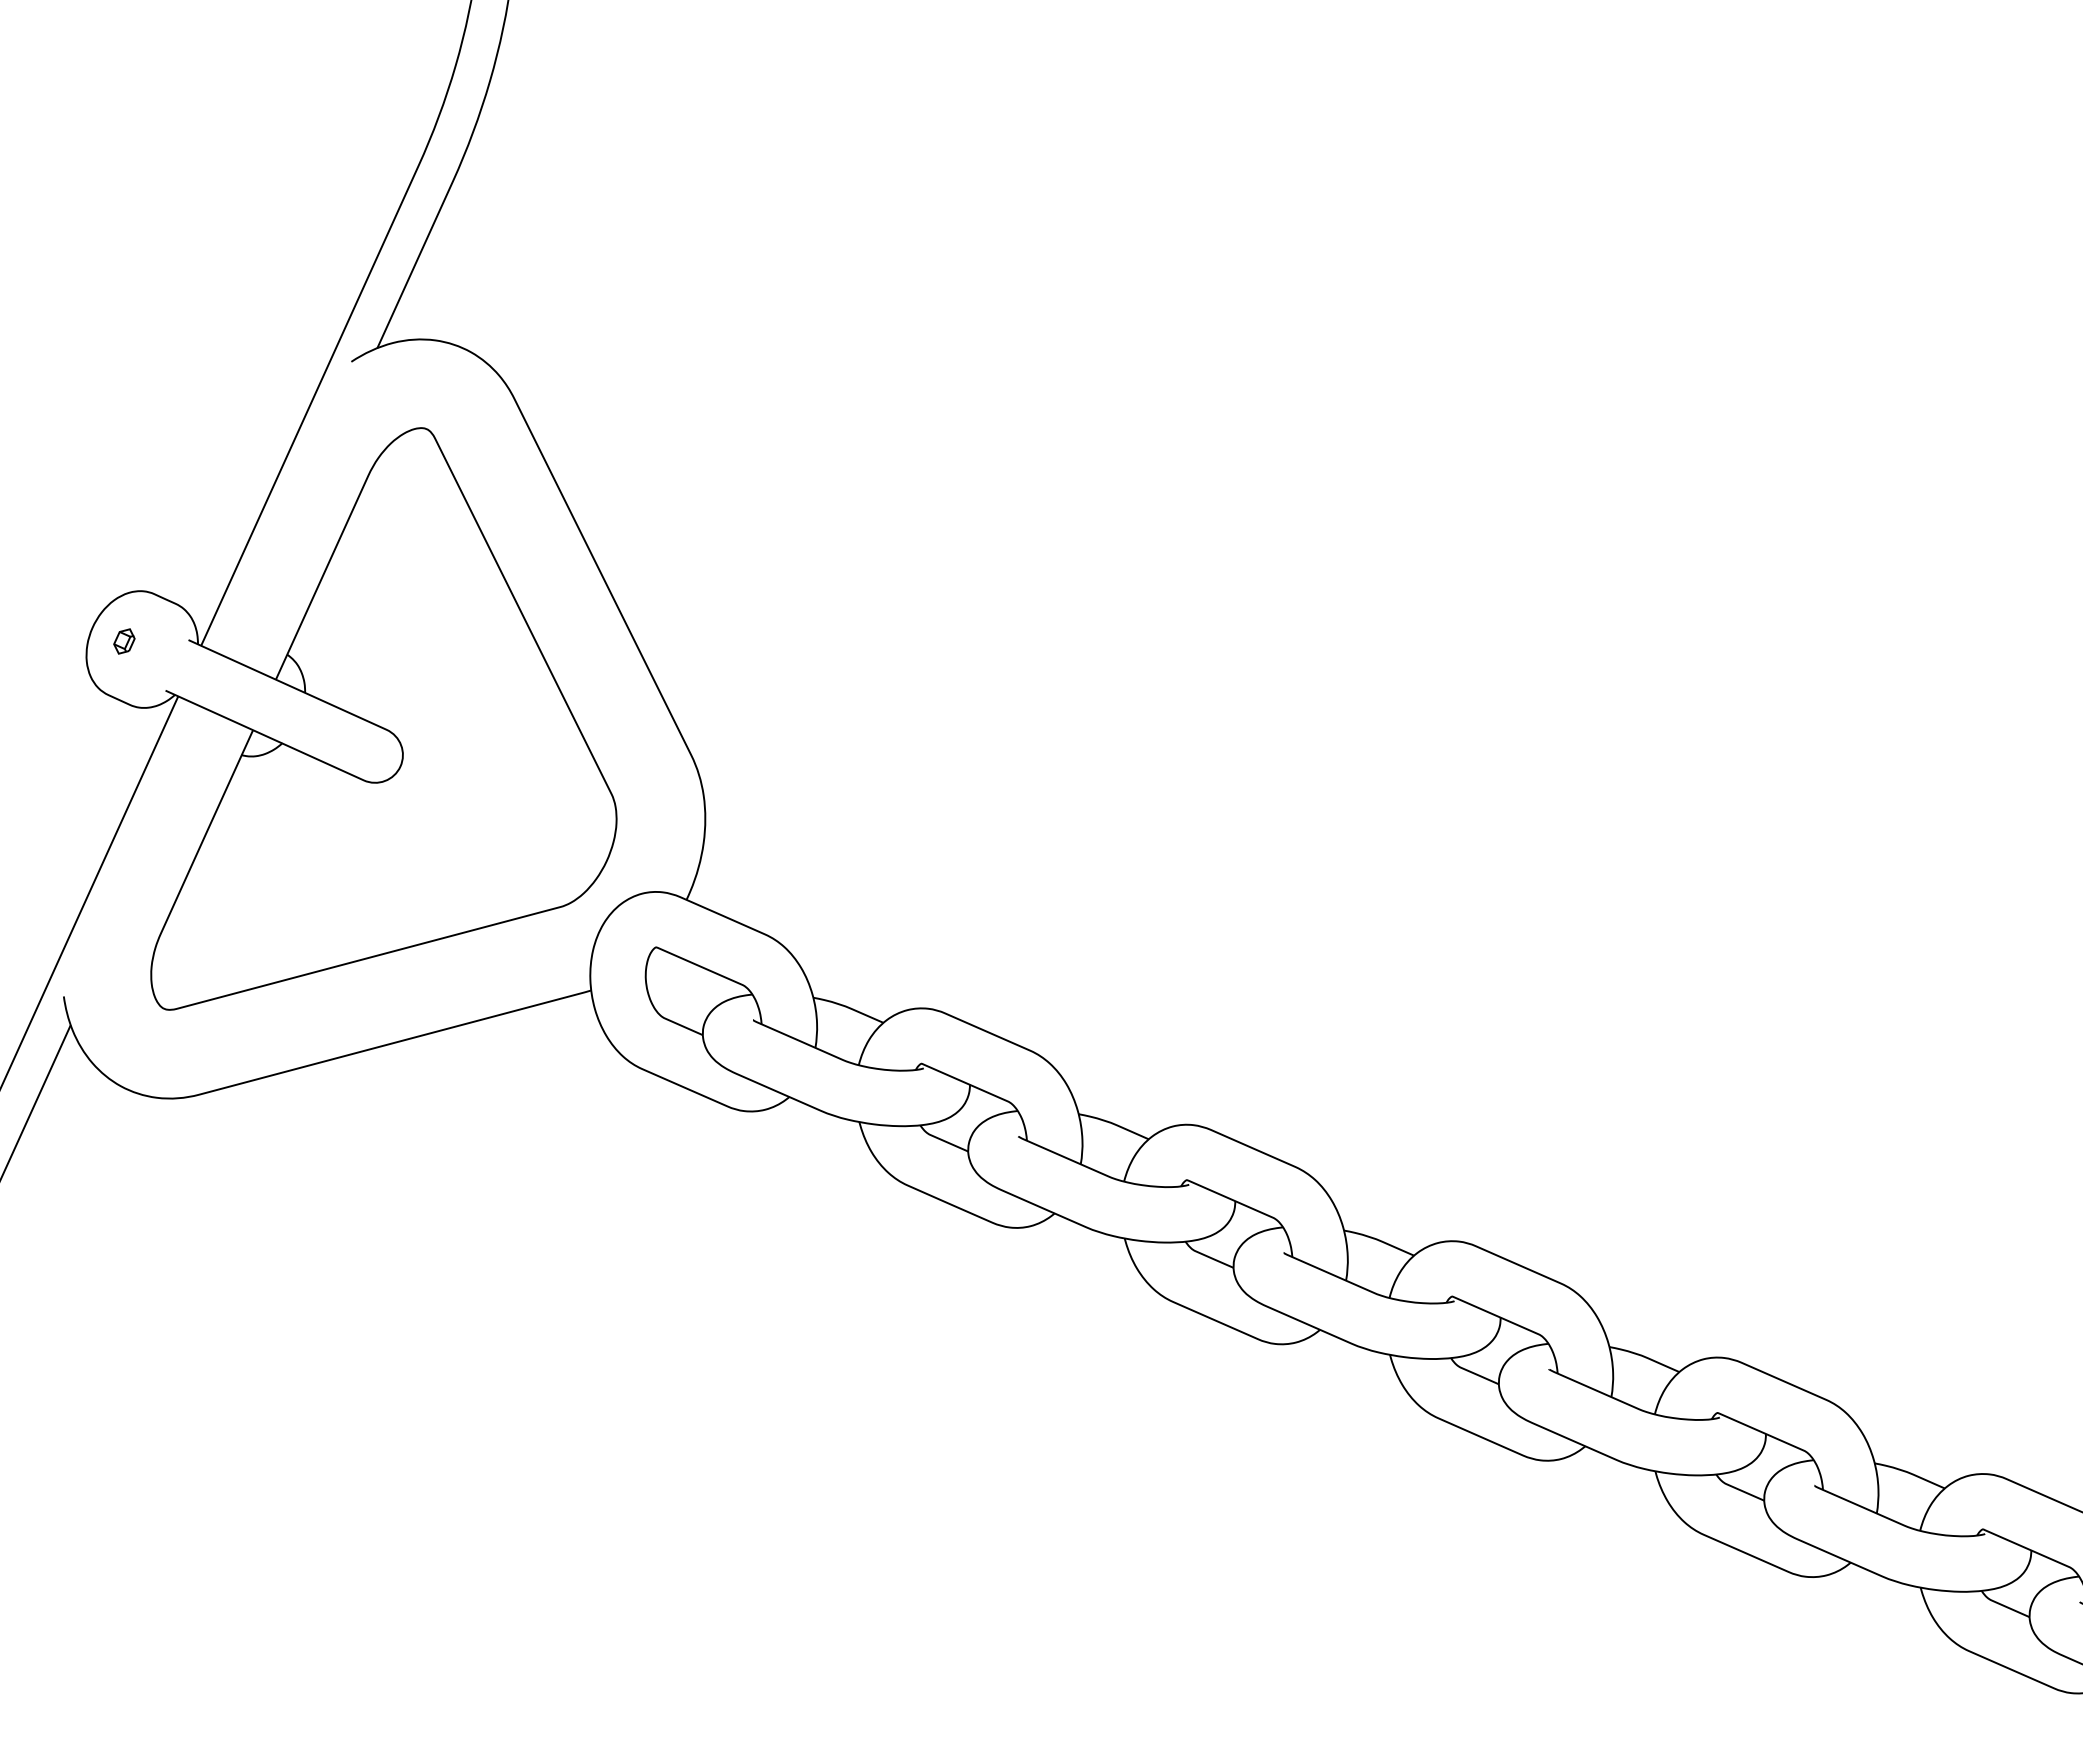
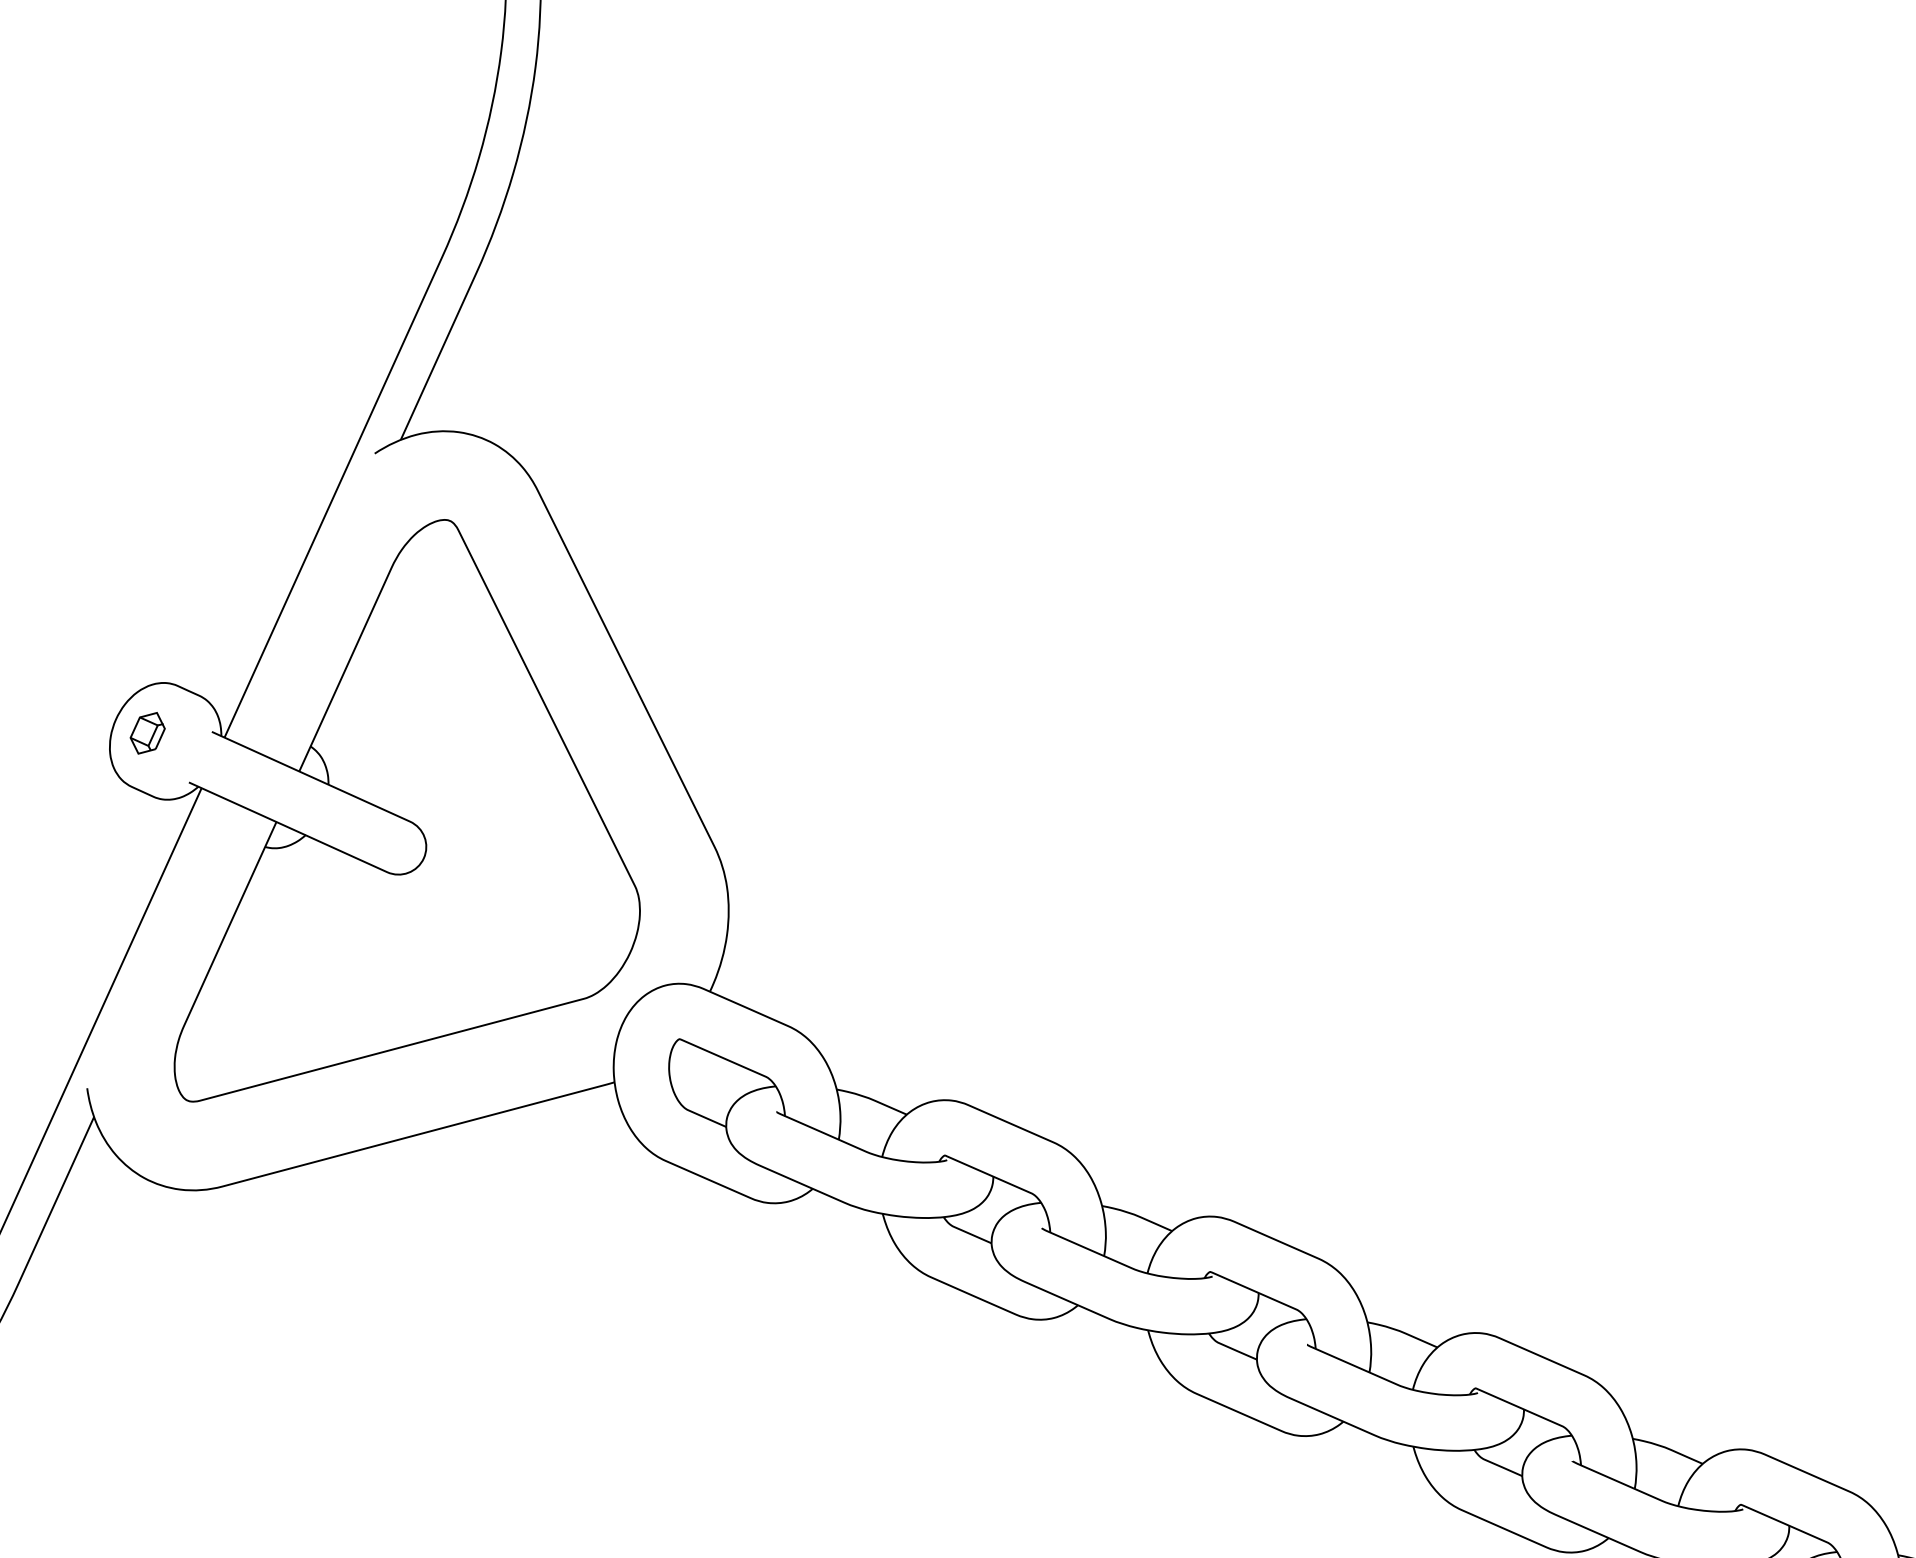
part: (124, 641) -> (147, 733), size x1.67

